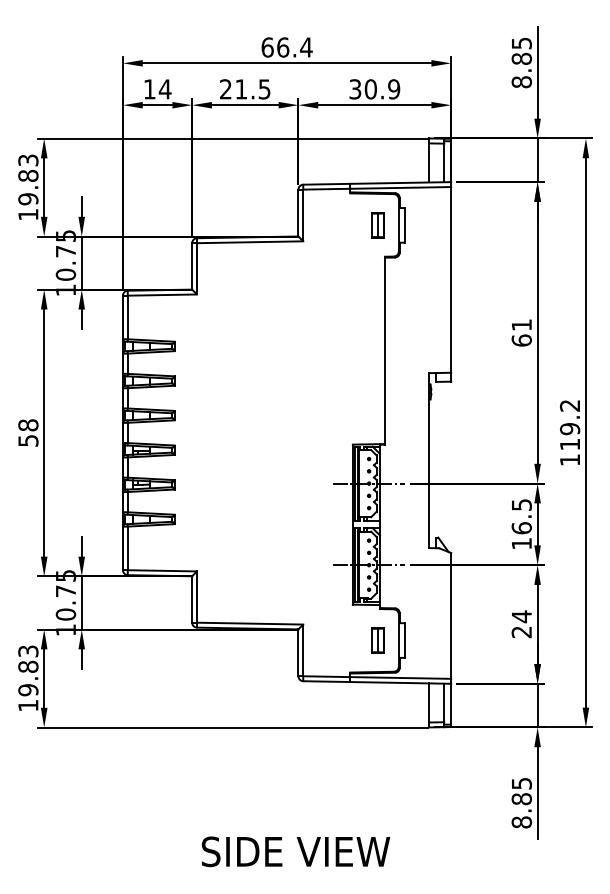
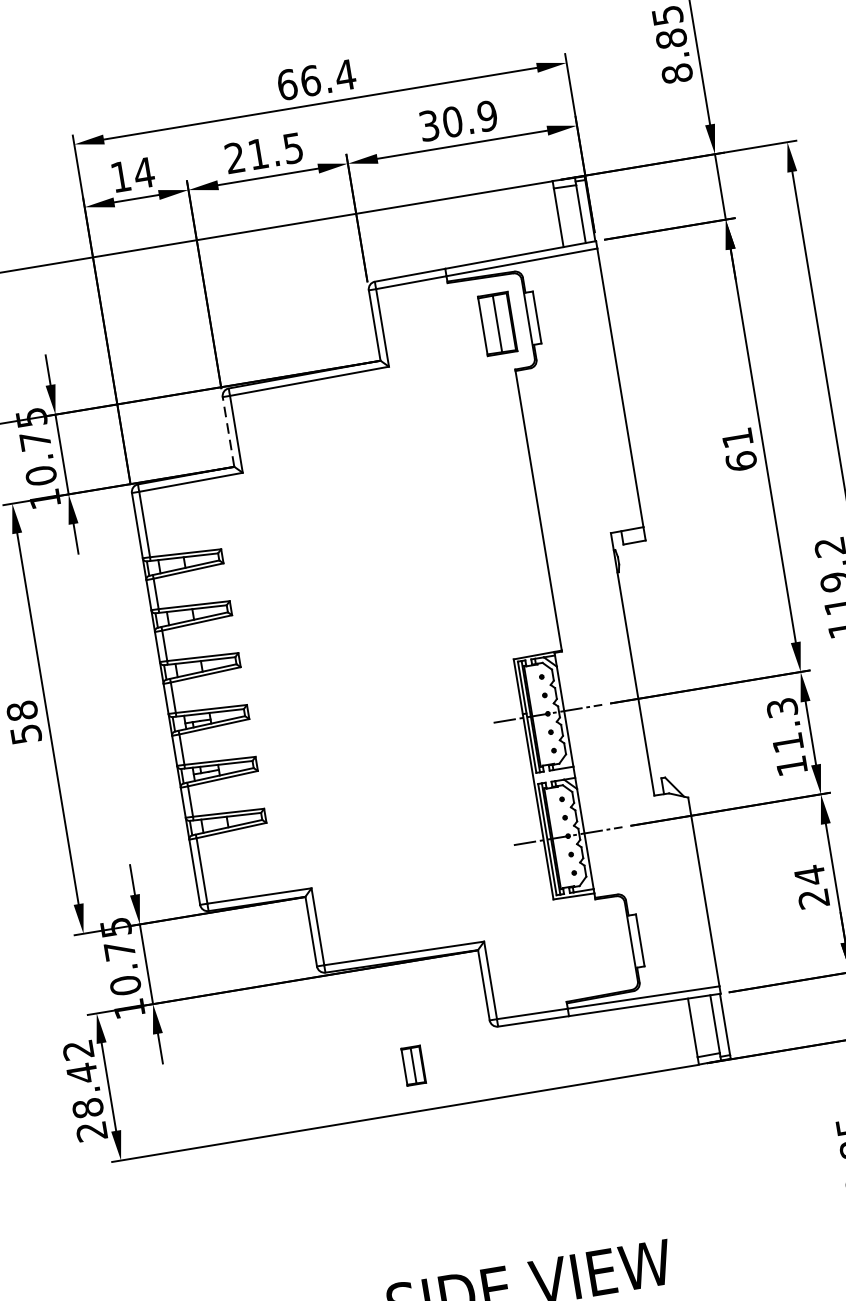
part: (377, 225) -> (496, 324), size x1.6
line: (192, 265) -> (228, 430), solid -> dashed
text: (521, 516) -> (784, 725), 16.5 -> 11.3
part: (377, 640) -> (412, 1065), moved
text: (28, 678) -> (85, 1090), 19.83 -> 28.42

